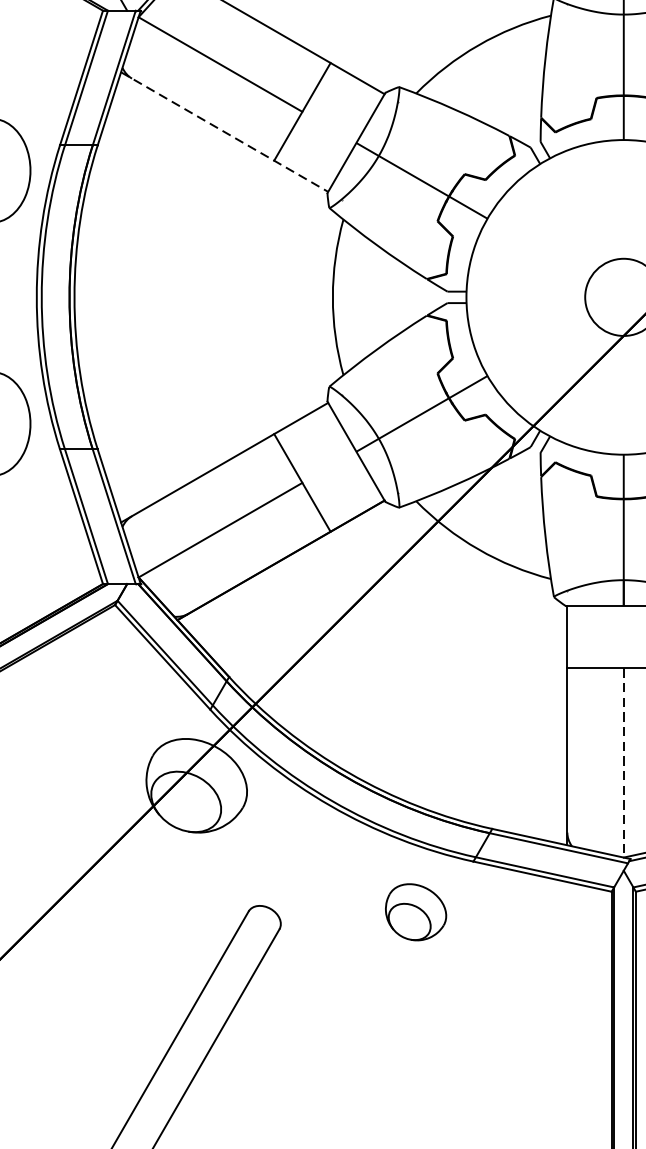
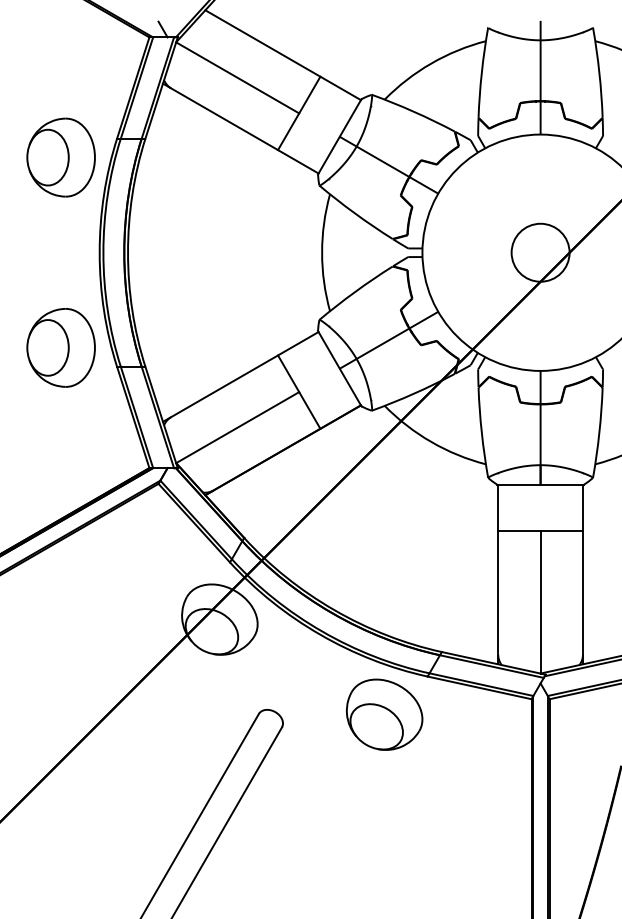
line: (224, 131) -> (240, 128), dashed -> solid
line: (623, 764) -> (540, 603), dashed -> solid
part: (415, 912) -> (384, 714), size x1.67

